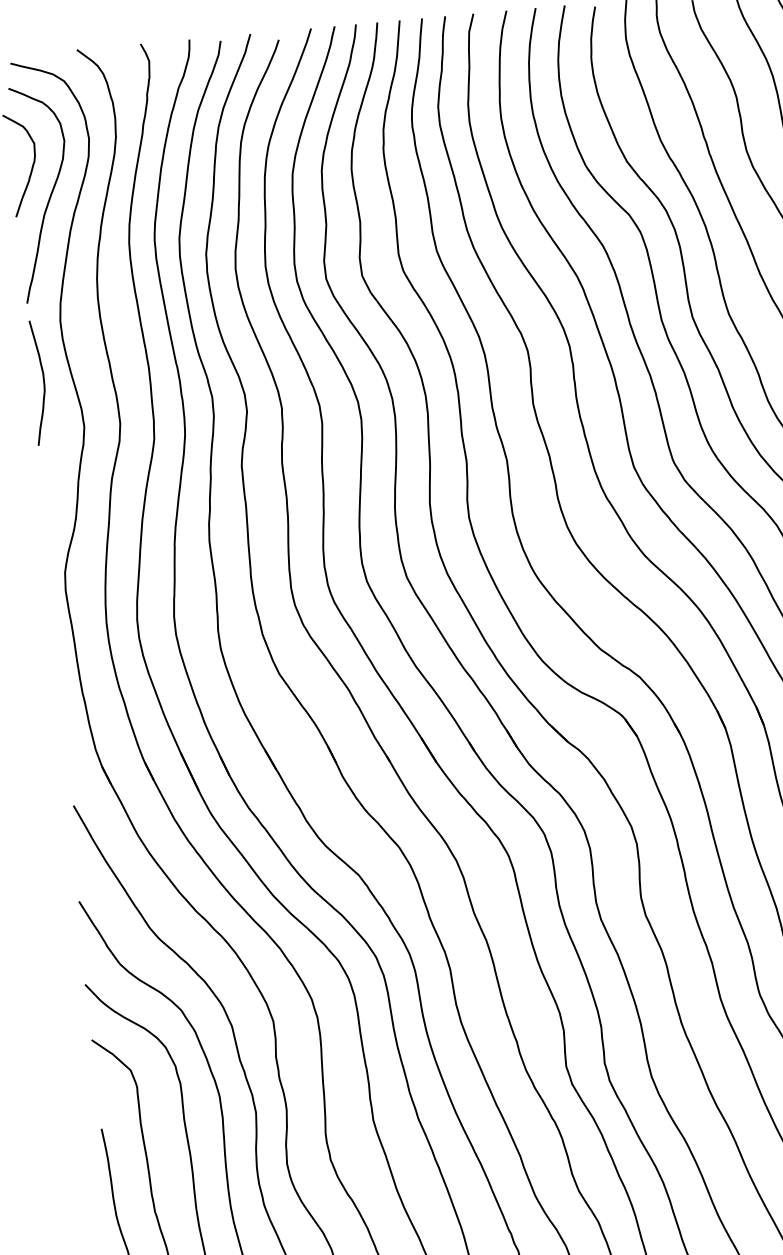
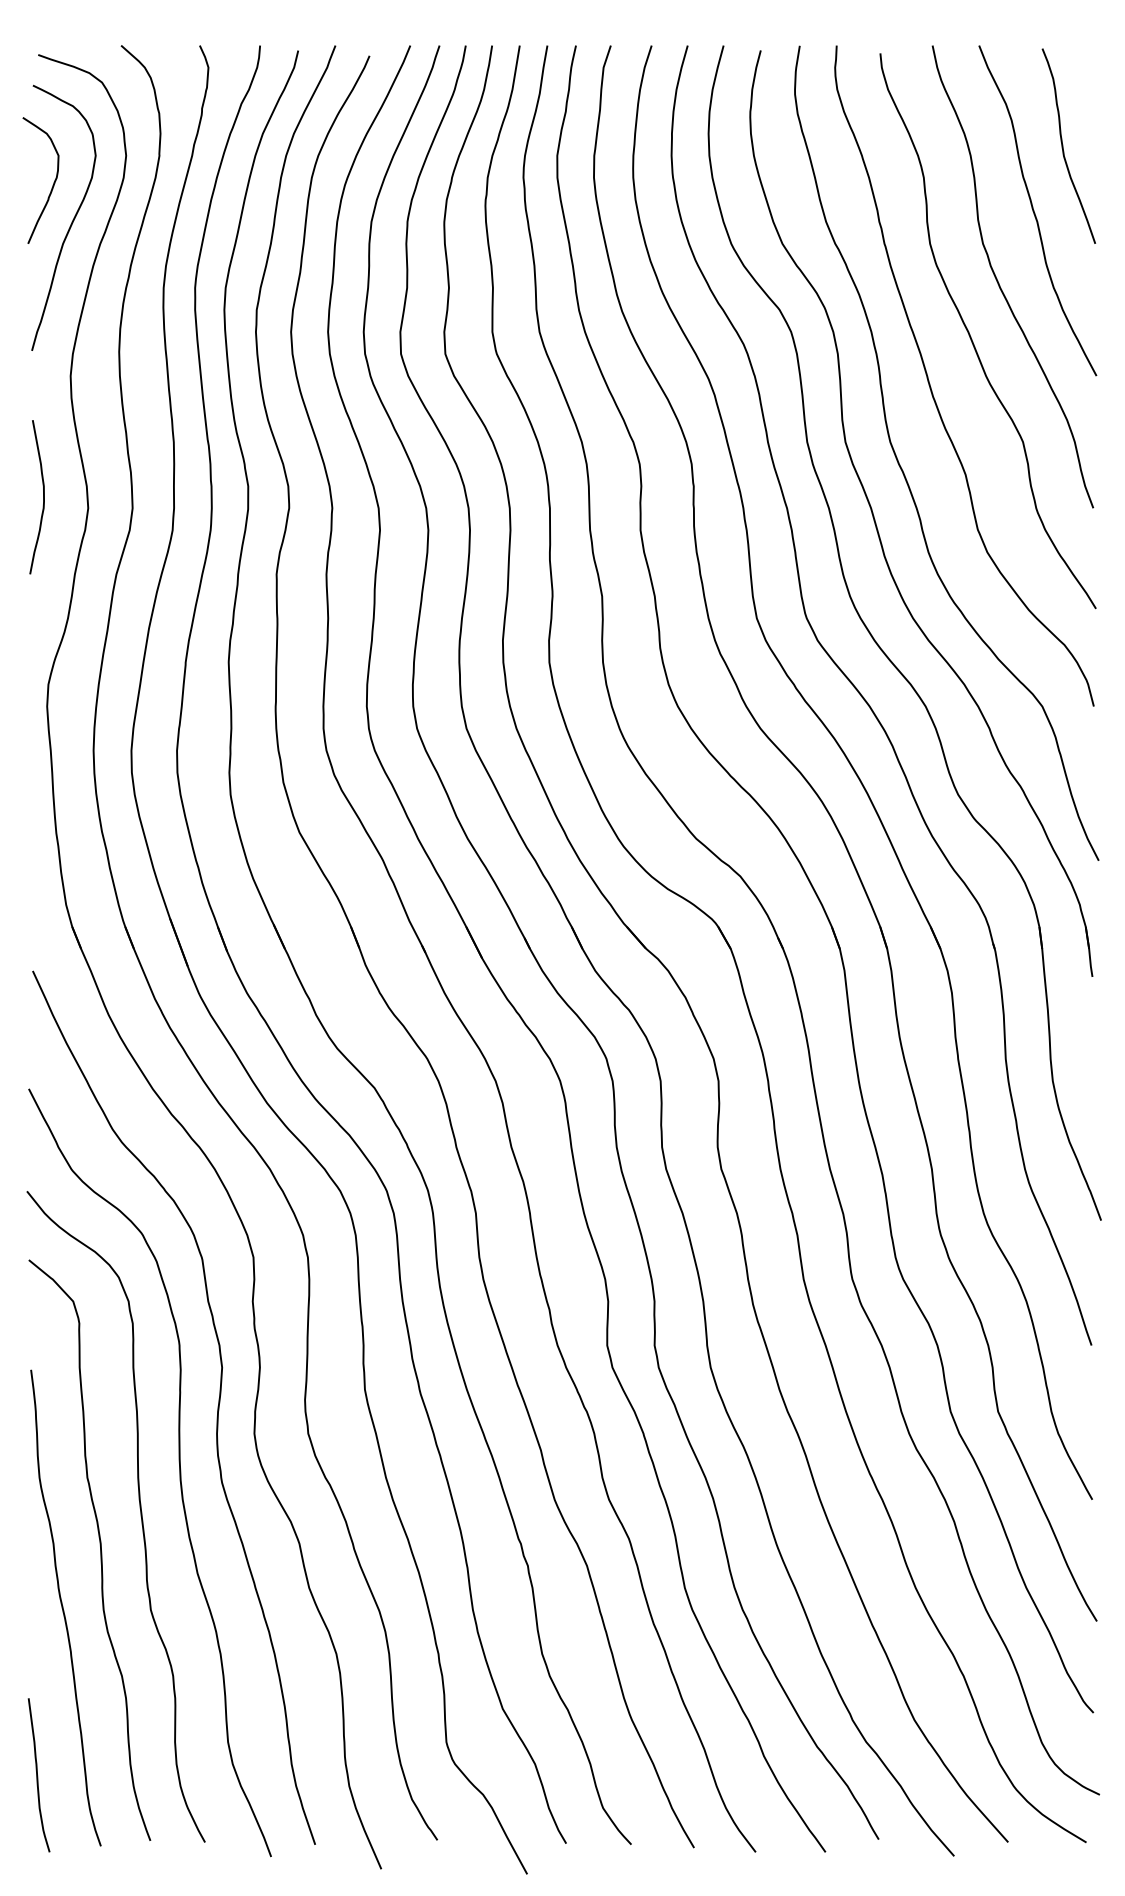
curve: (43, 382) -> (43, 497), moved

